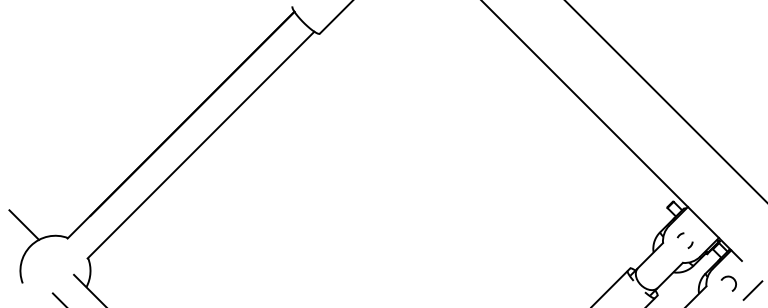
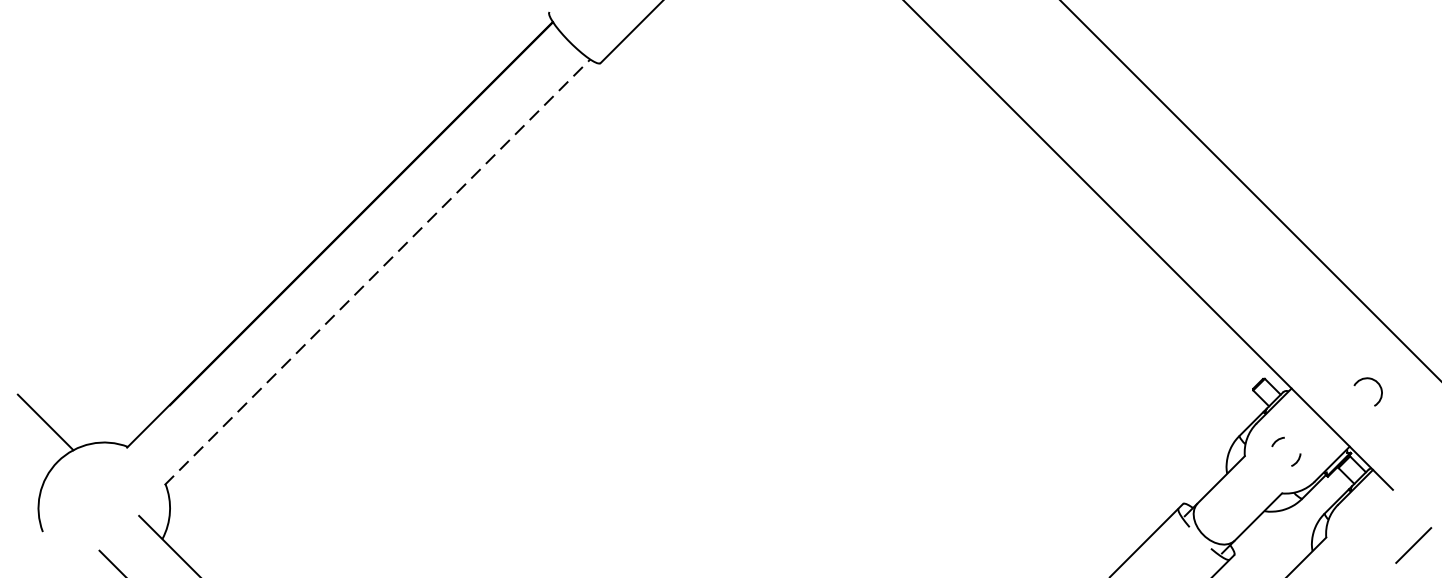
line: (201, 144) -> (378, 271), solid -> dashed
arc: (732, 279) -> (1375, 383), moved

